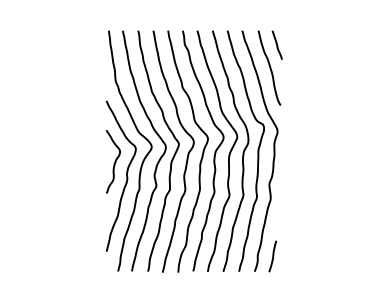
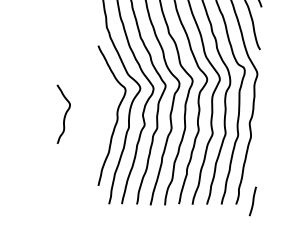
curve: (114, 161) -> (64, 114), moved
line: (272, 256) -> (252, 201), moved

